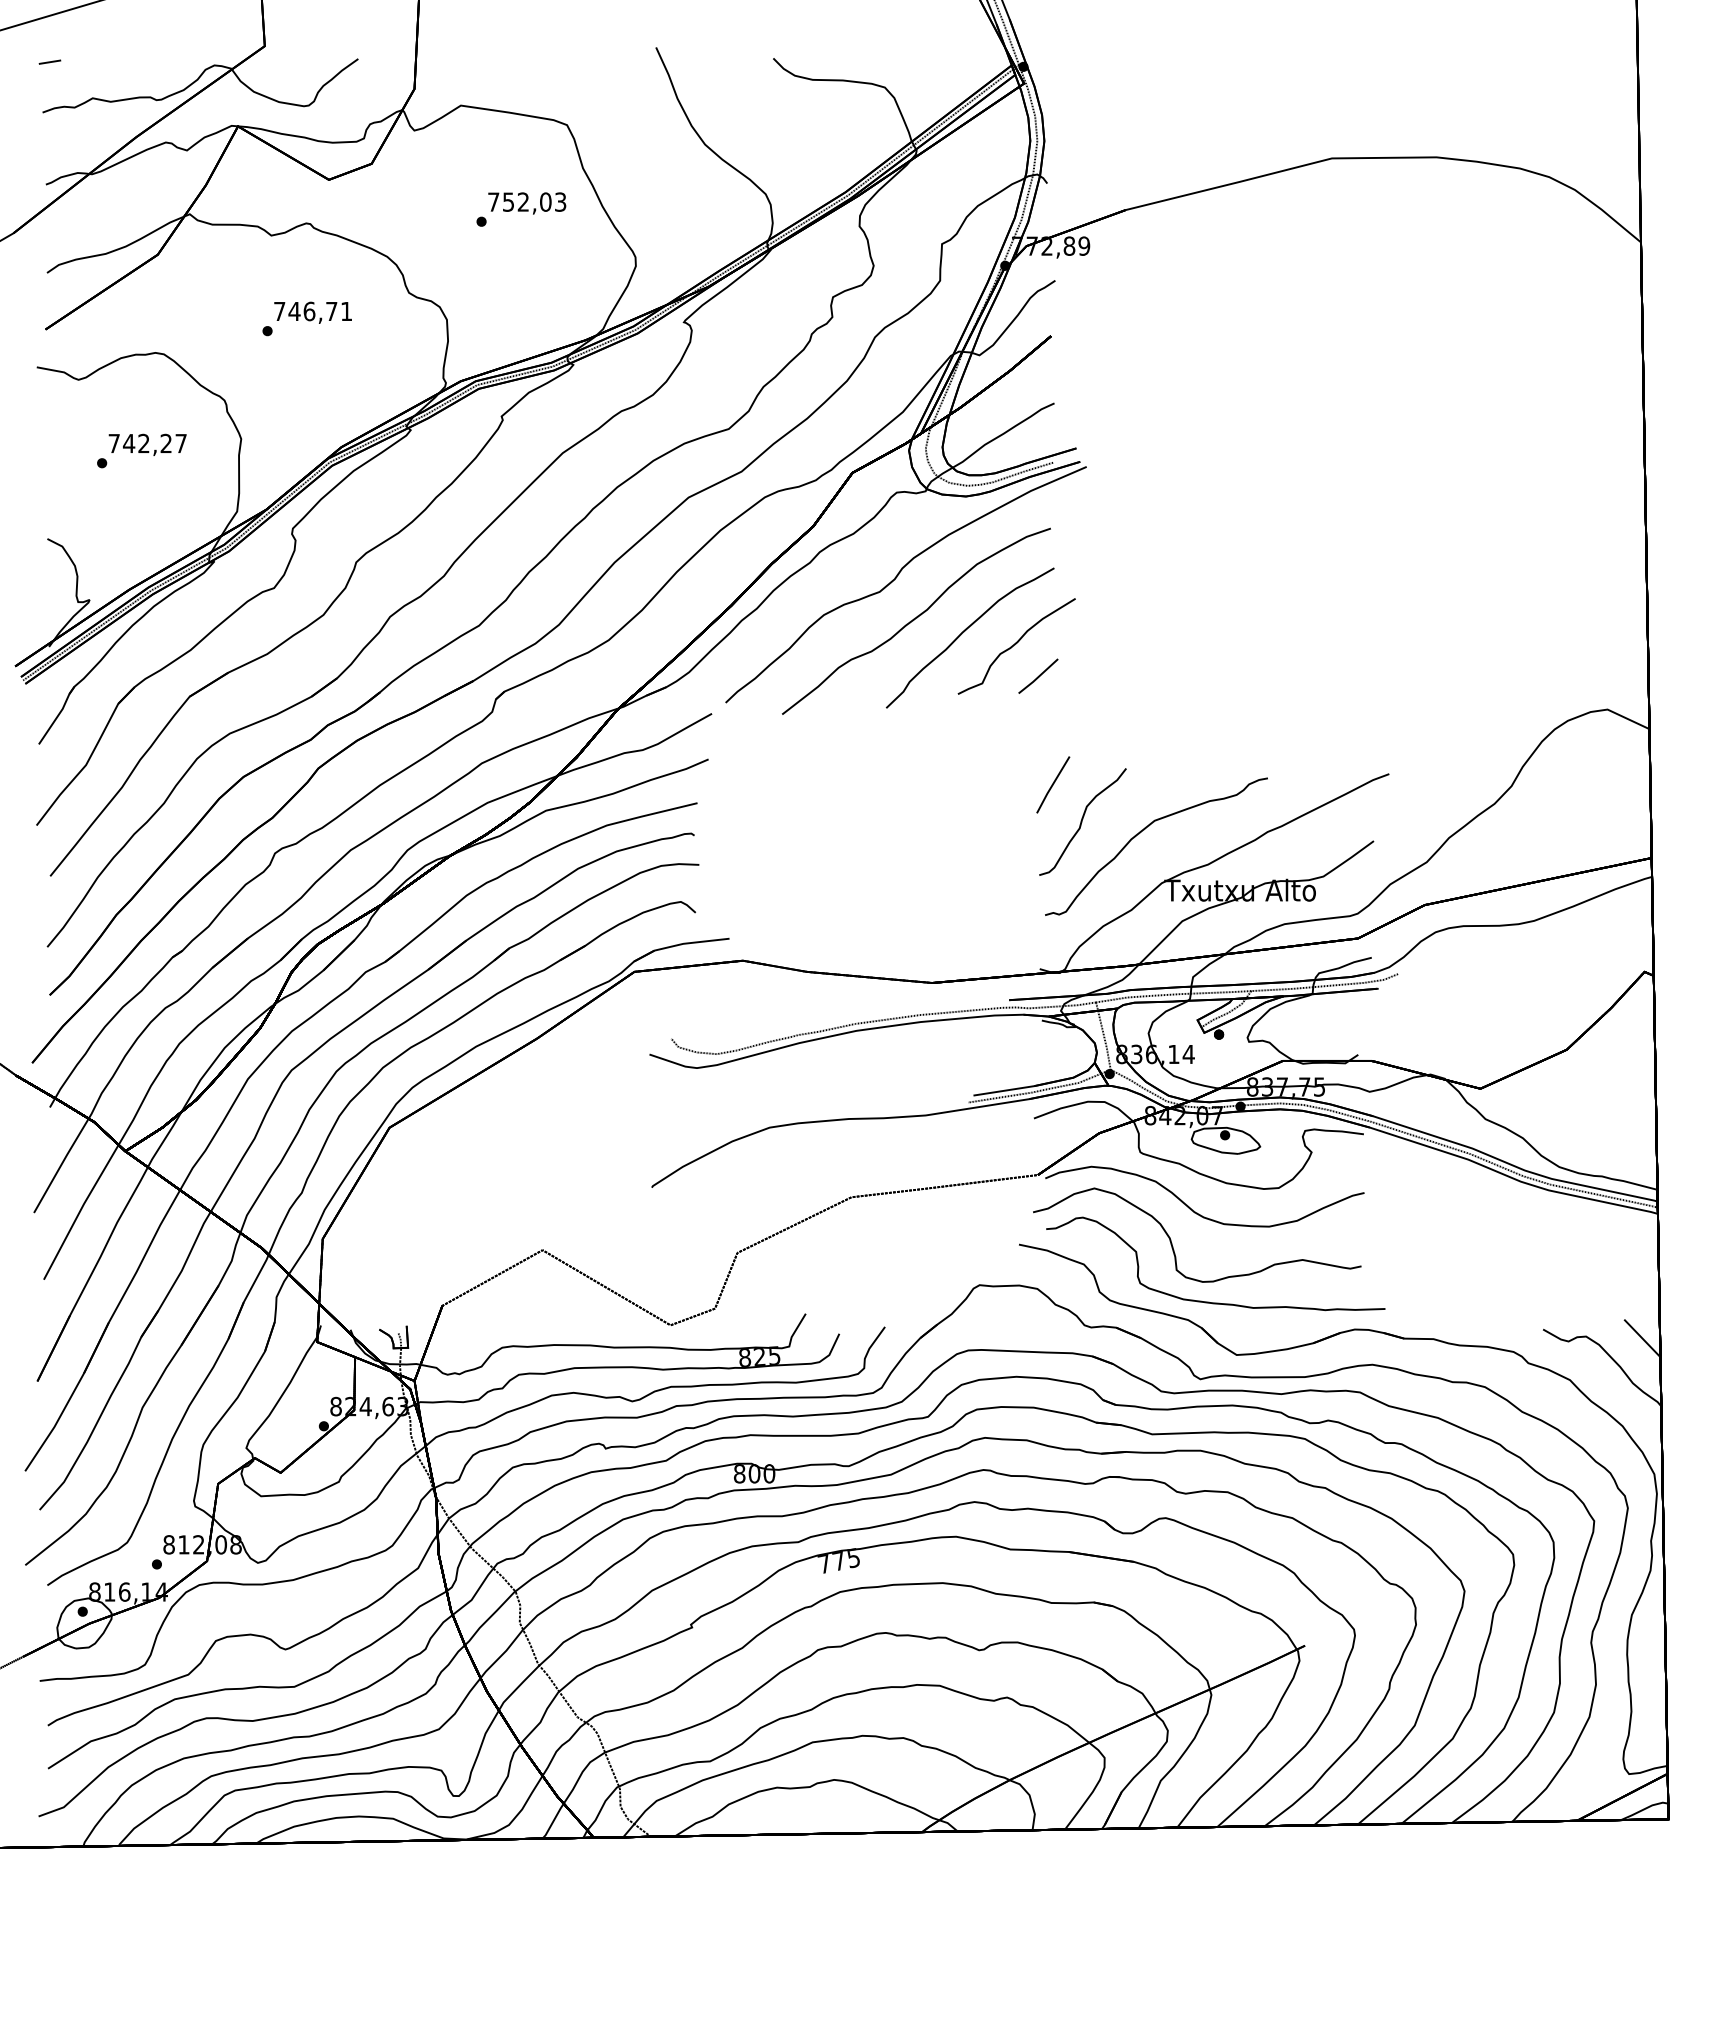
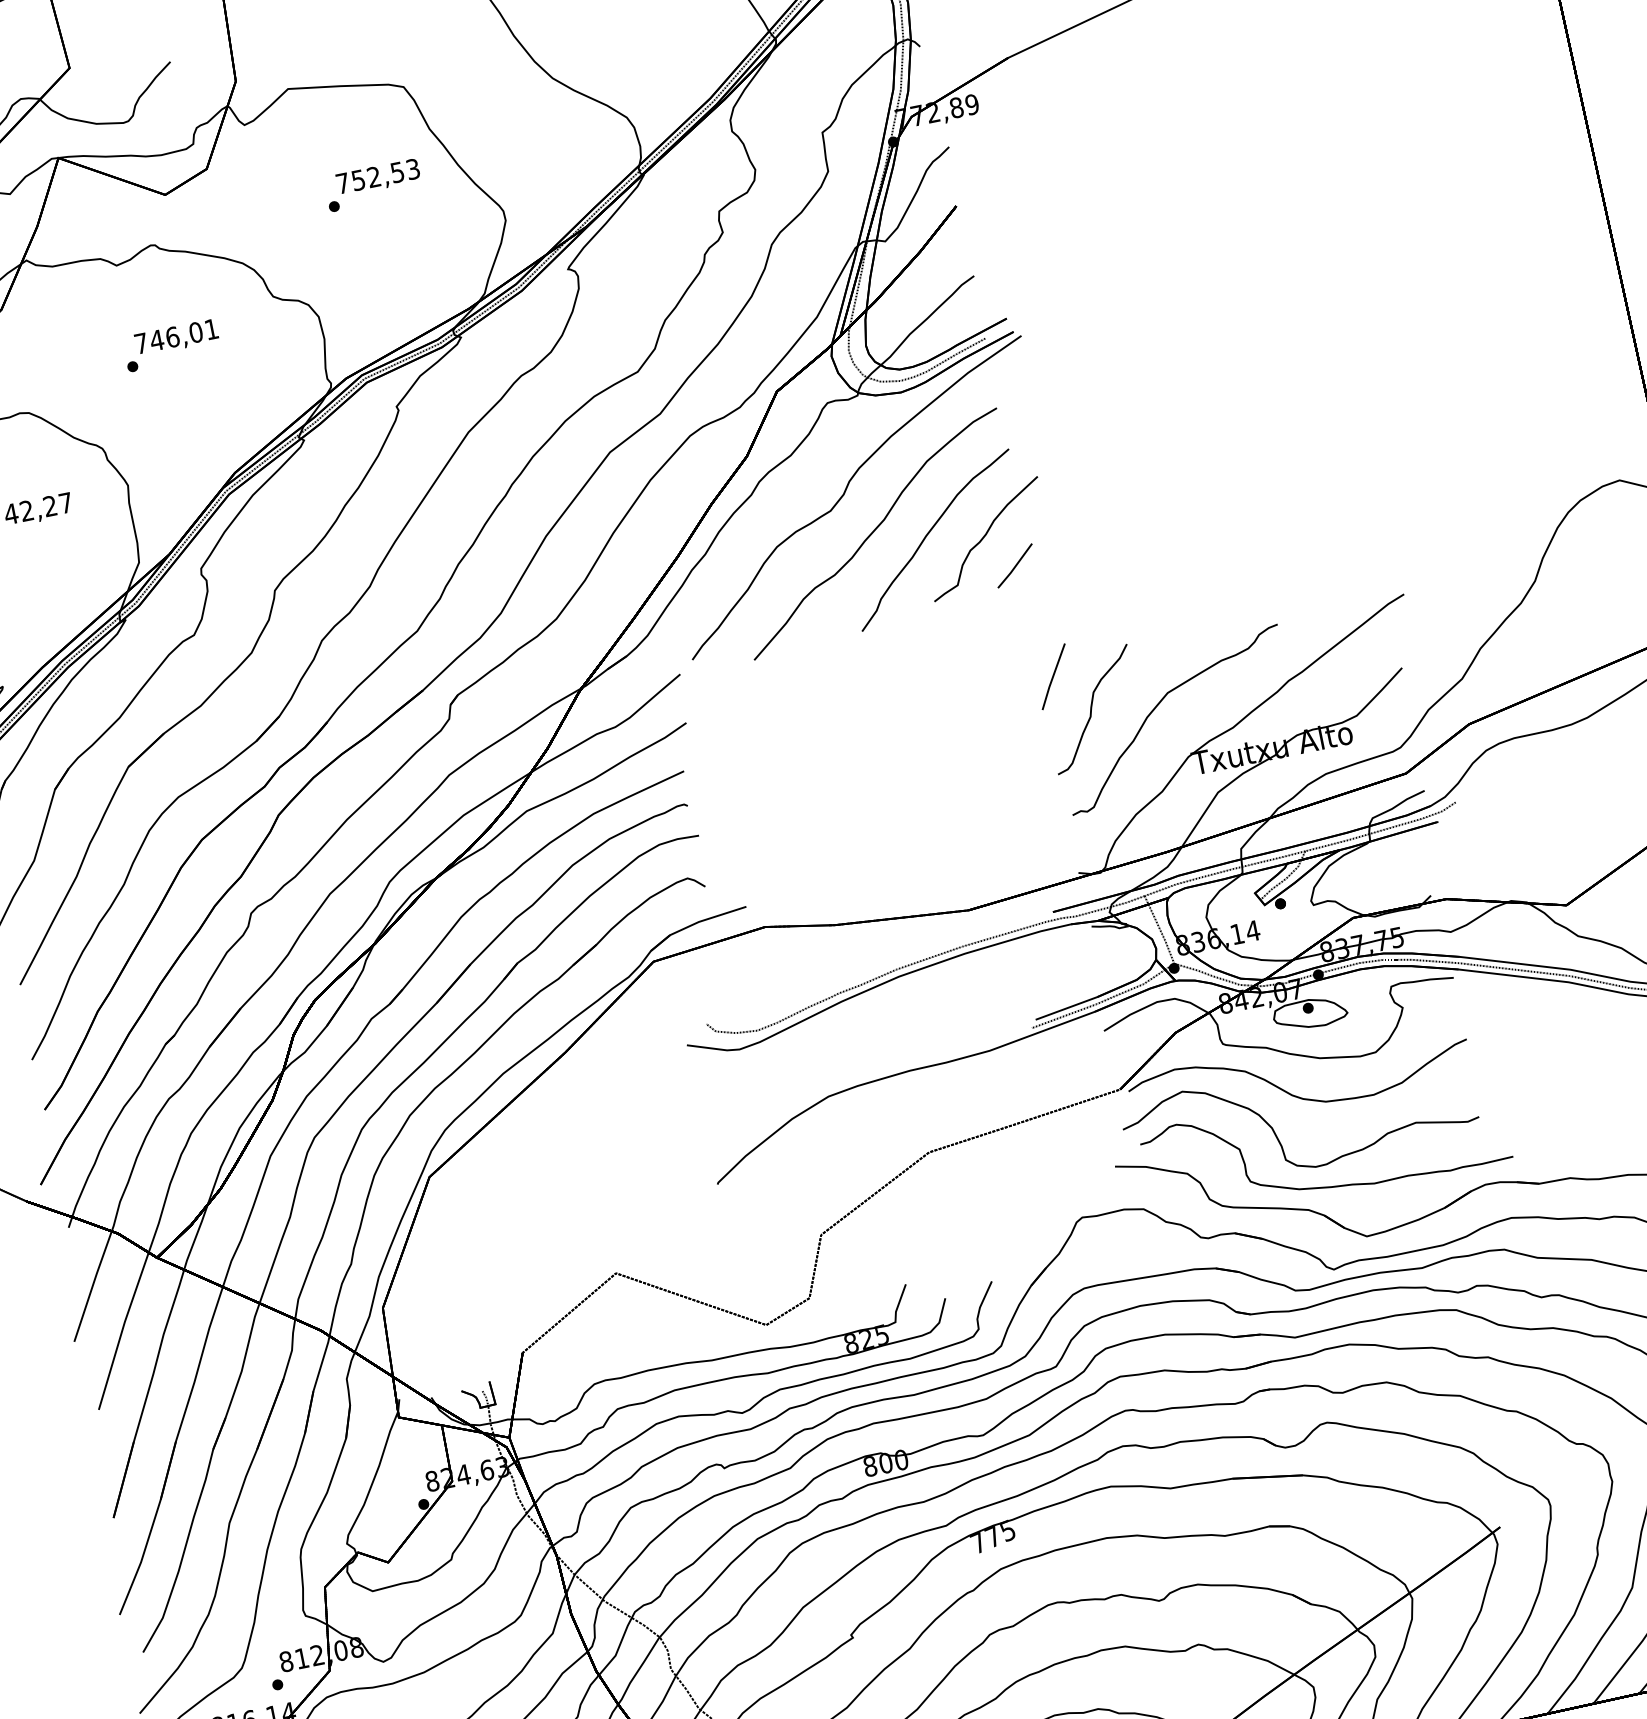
text: (545, 201) -> (397, 171), 752,03 -> 752,53
text: (331, 311) -> (195, 332), 746,71 -> 746,01

